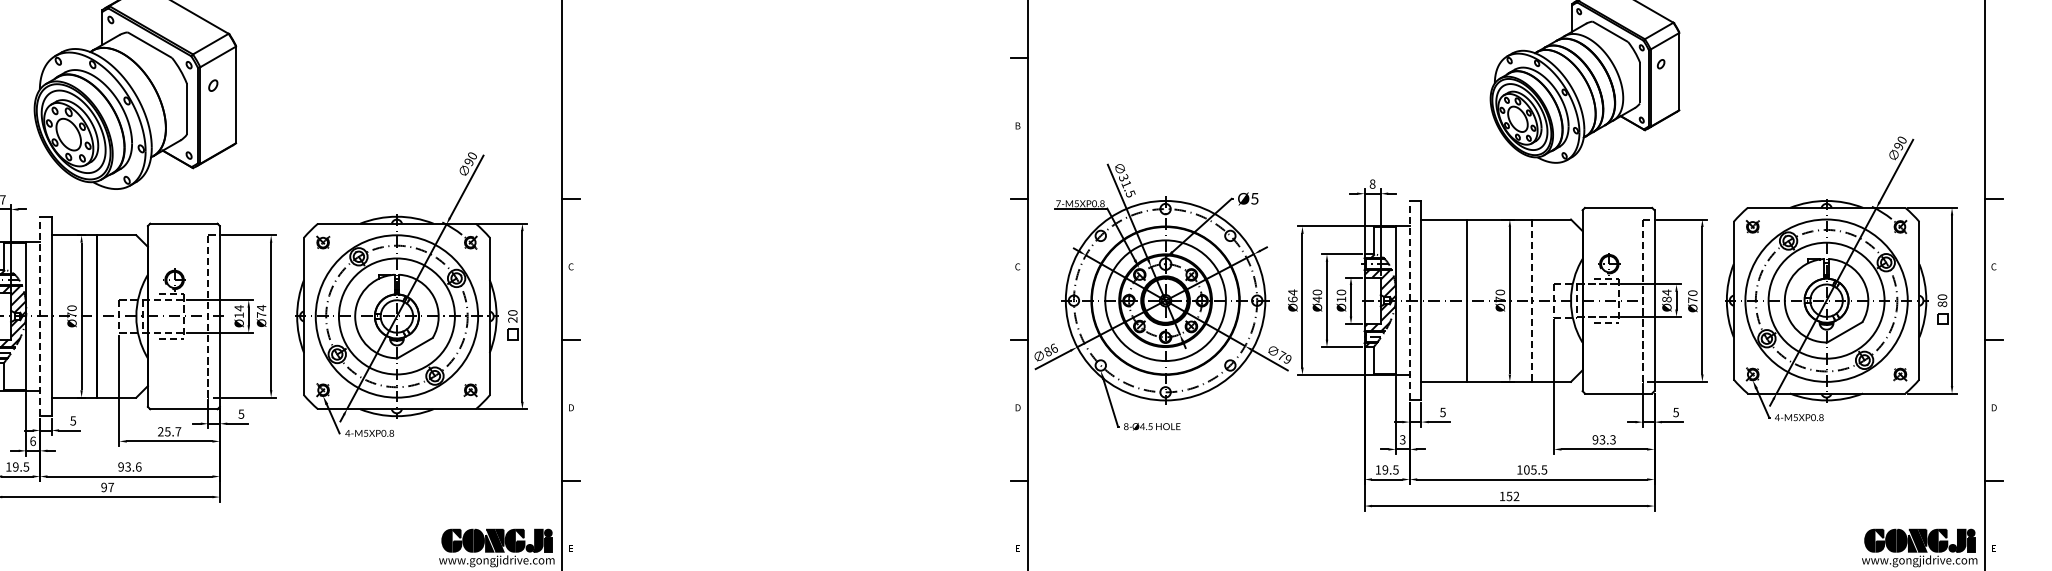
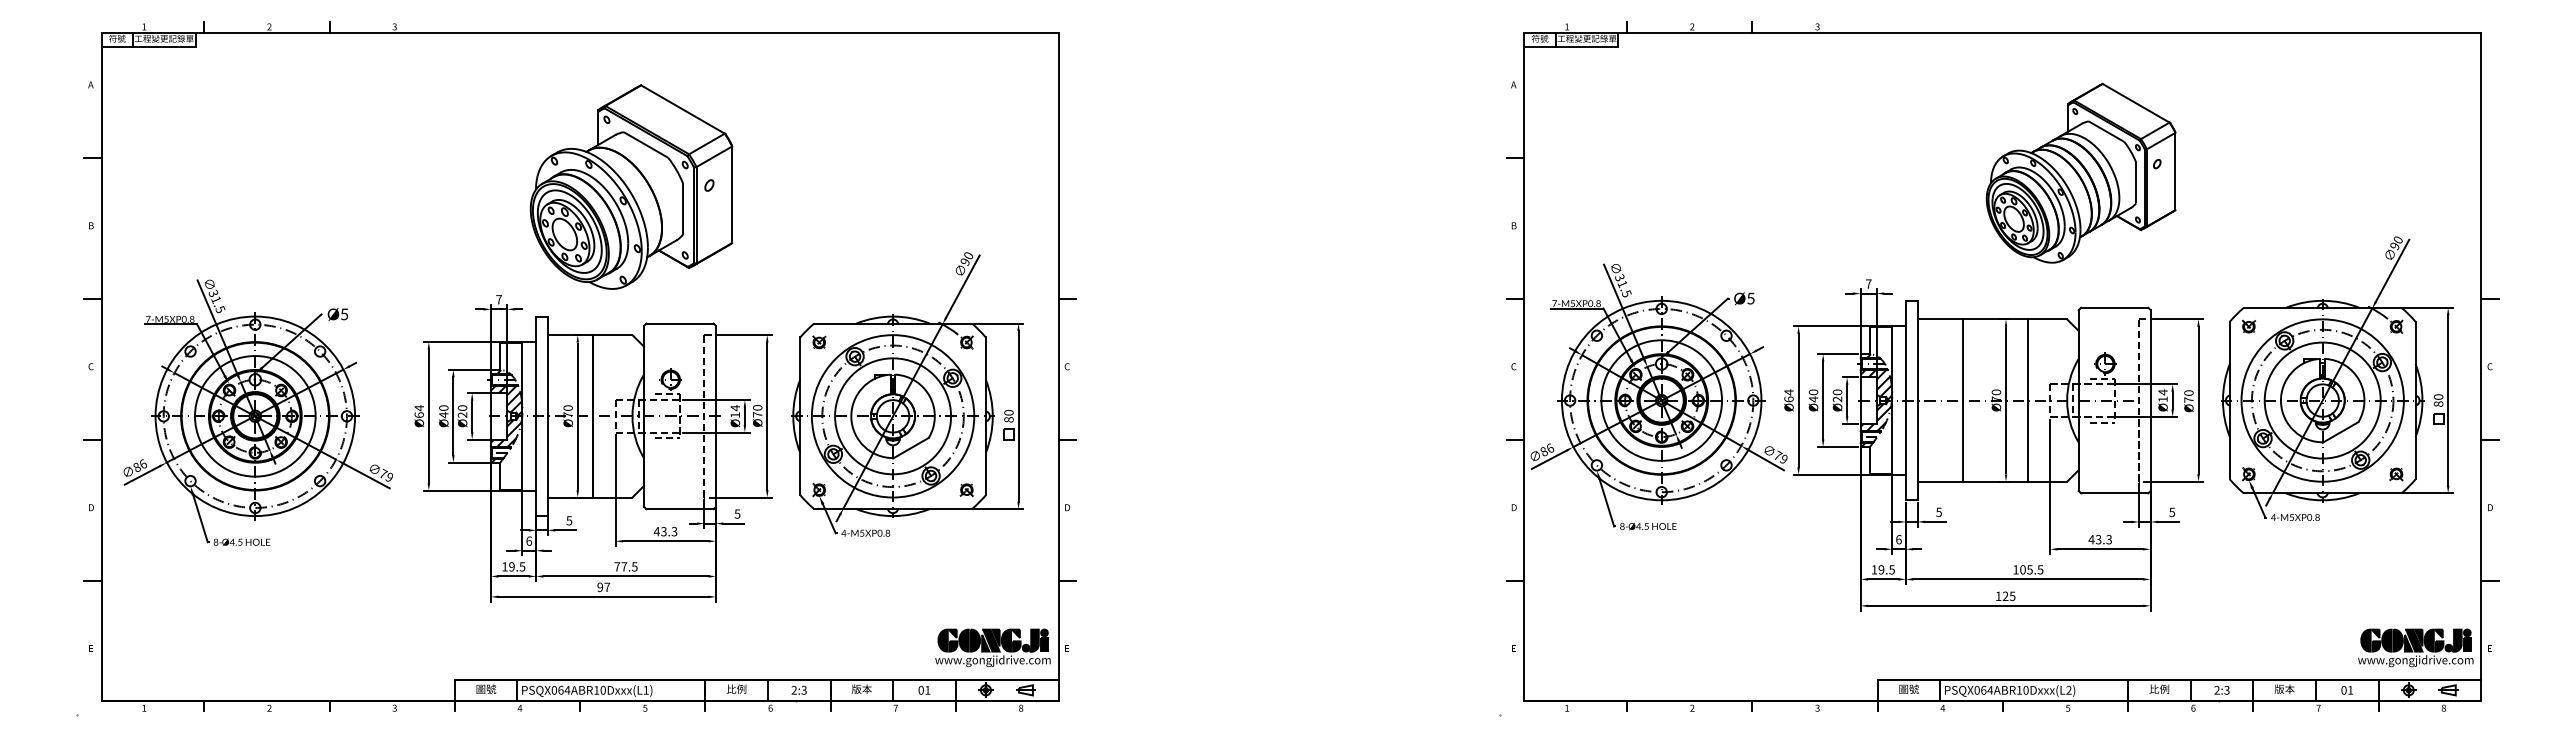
text: (1372, 183) -> (1868, 283), 8 -> 7
text: (1340, 299) -> (1836, 399), Ø10 -> Ø20
text: (1666, 299) -> (2162, 399), Ø84 -> Ø14
line: (1409, 300) -> (1905, 400), dashed -> solid
line: (1531, 301) -> (2027, 401), dashed -> solid
text: (261, 307) -> (757, 407), Ø74 -> Ø70
line: (40, 316) -> (536, 416), dashed -> solid
text: (512, 319) -> (1008, 419), 20 -> 80
text: (169, 431) -> (665, 531), 25.7 -> 43.3
text: (1402, 439) -> (1898, 539), 3 -> 6
text: (1595, 439) -> (2091, 539), 93.3 -> 43.3
text: (129, 466) -> (625, 566), 93.6 -> 77.5
text: (1512, 496) -> (2008, 596), 152 -> 125

